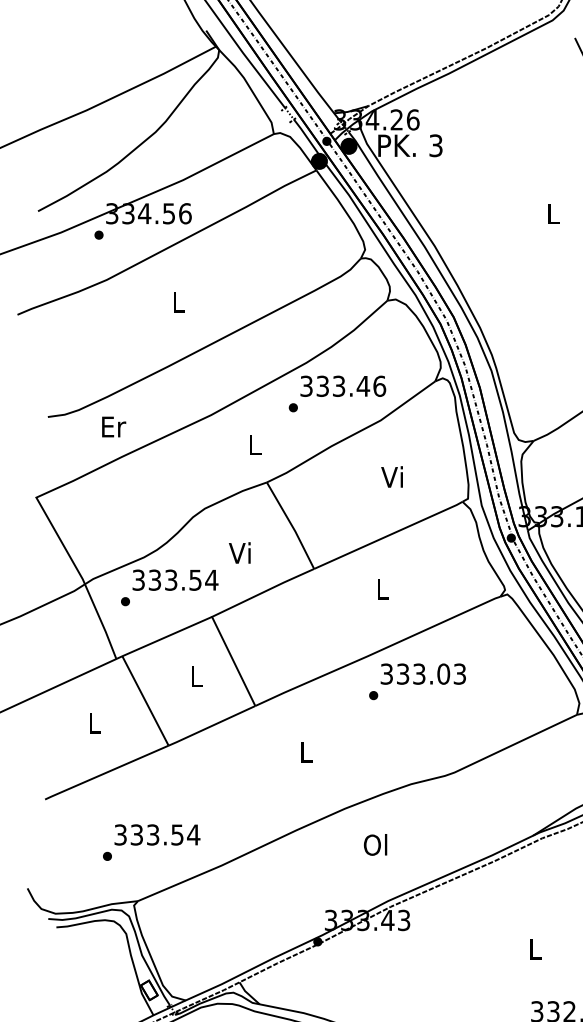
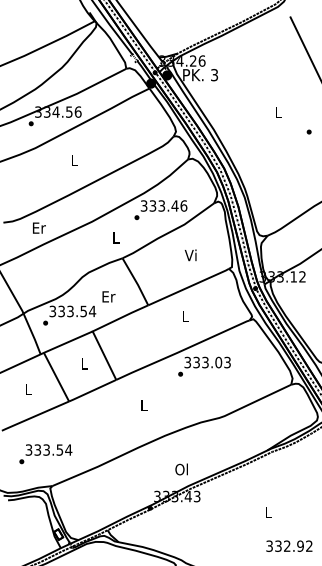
text: (241, 552) -> (108, 296), Vi -> Er
text: (150, 843) -> (45, 454), moved
text: (375, 844) -> (181, 469), moved

